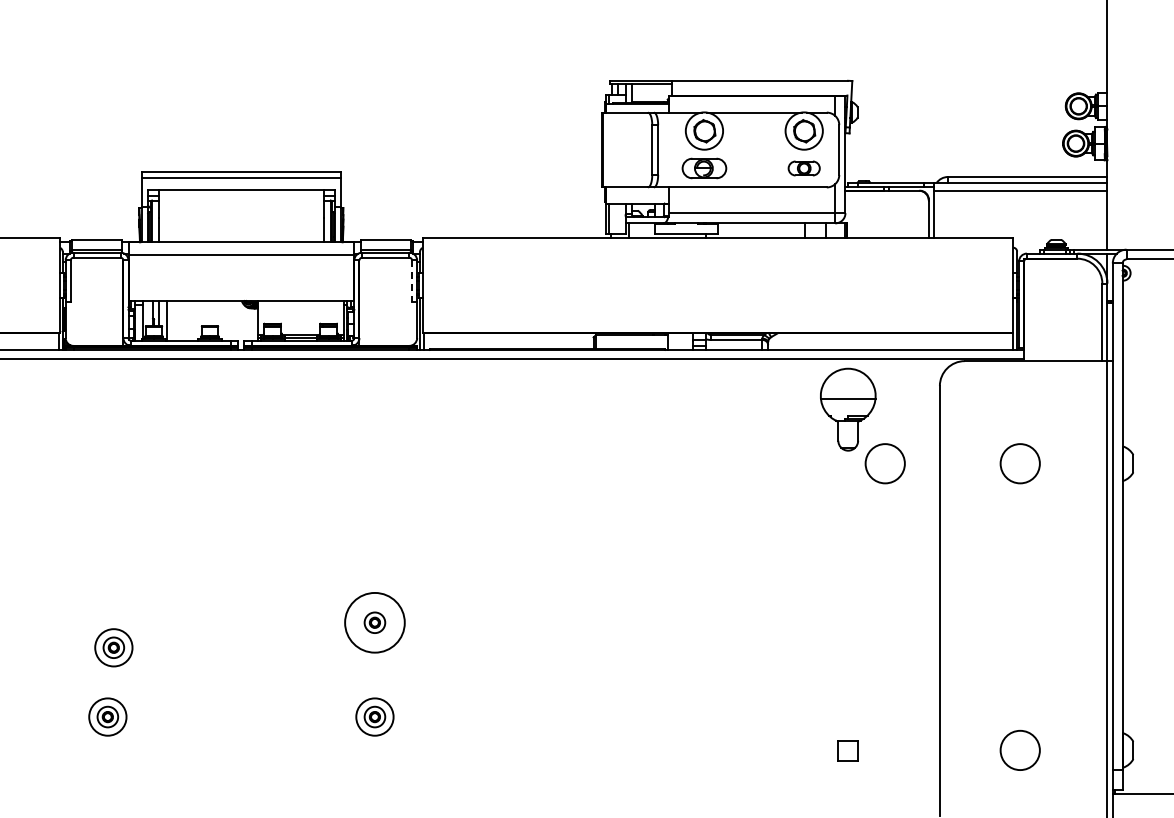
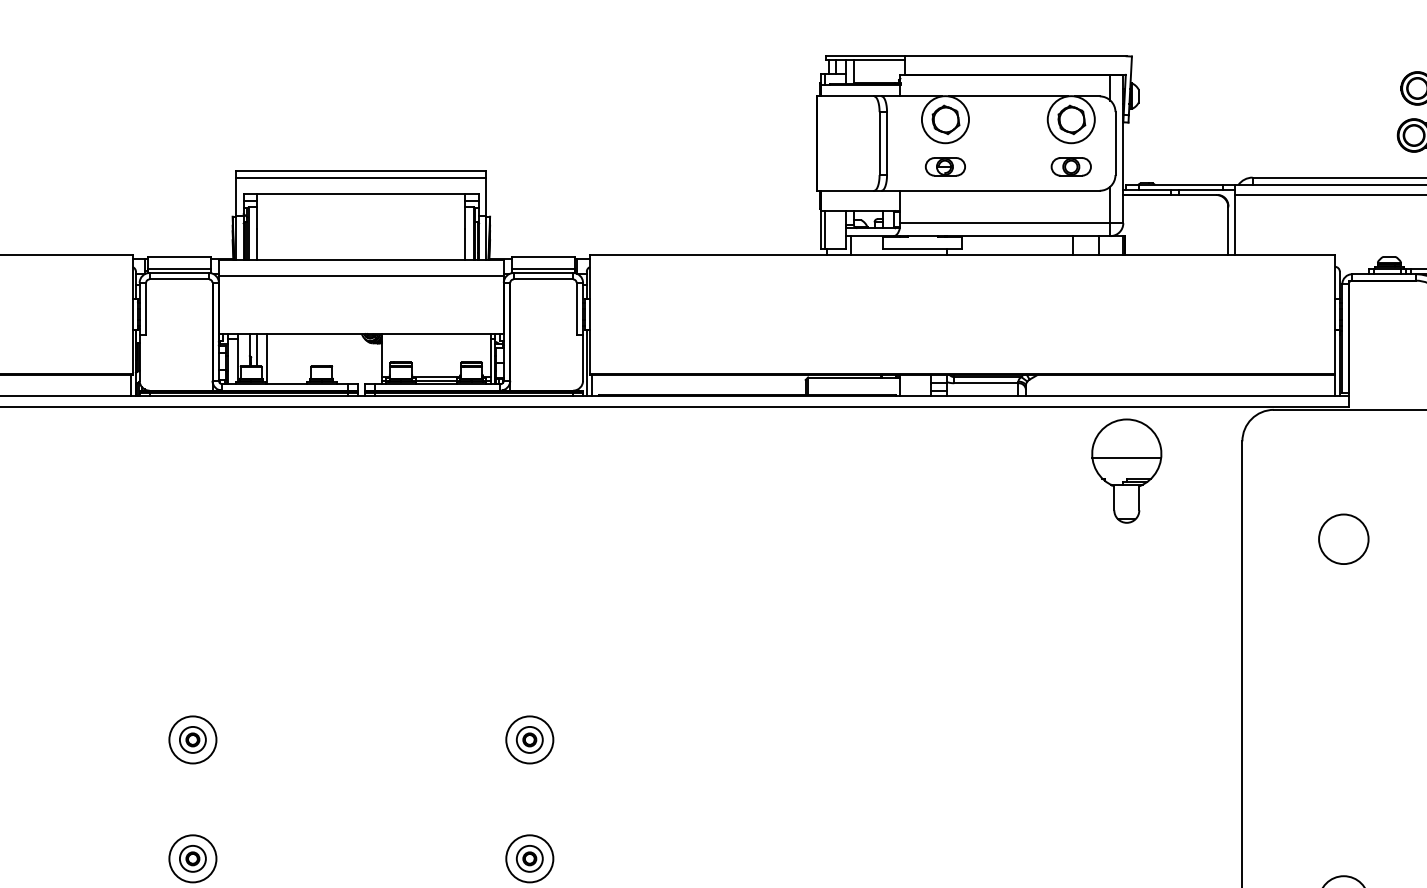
part: (704, 168) -> (945, 166), size x0.71
line: (412, 281) -> (577, 309), dashed -> solid
circle: (884, 463) -> (1172, 538), removed
circle: (374, 622) -> (529, 739), size x0.62
part: (113, 647) -> (192, 739), moved

